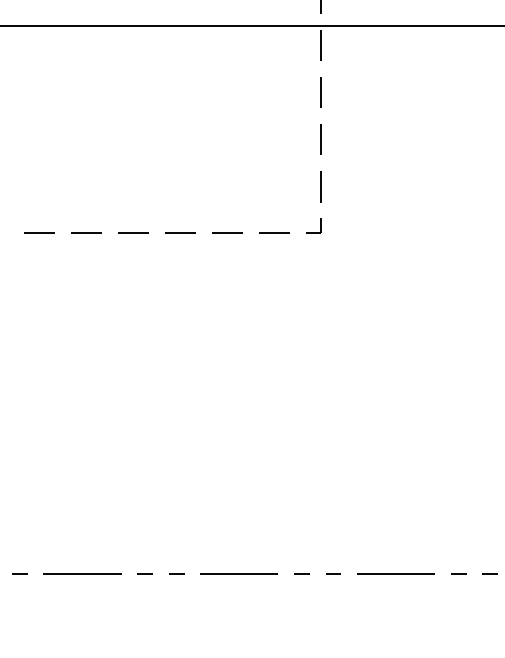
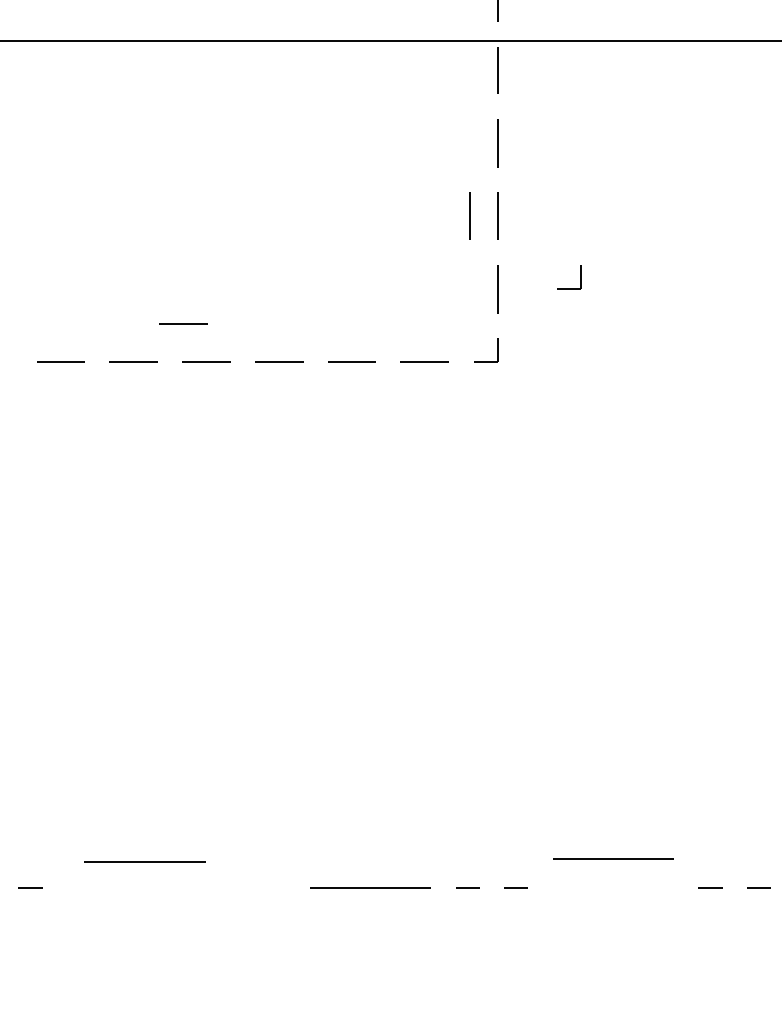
line: (302, 139) -> (468, 216), added
part: (374, 178) -> (579, 276), added
line: (118, 208) -> (183, 322), added
line: (82, 573) -> (144, 861), moved
line: (144, 573) -> (223, 888), removed
line: (176, 573) -> (273, 888), removed
line: (395, 573) -> (612, 858), moved

